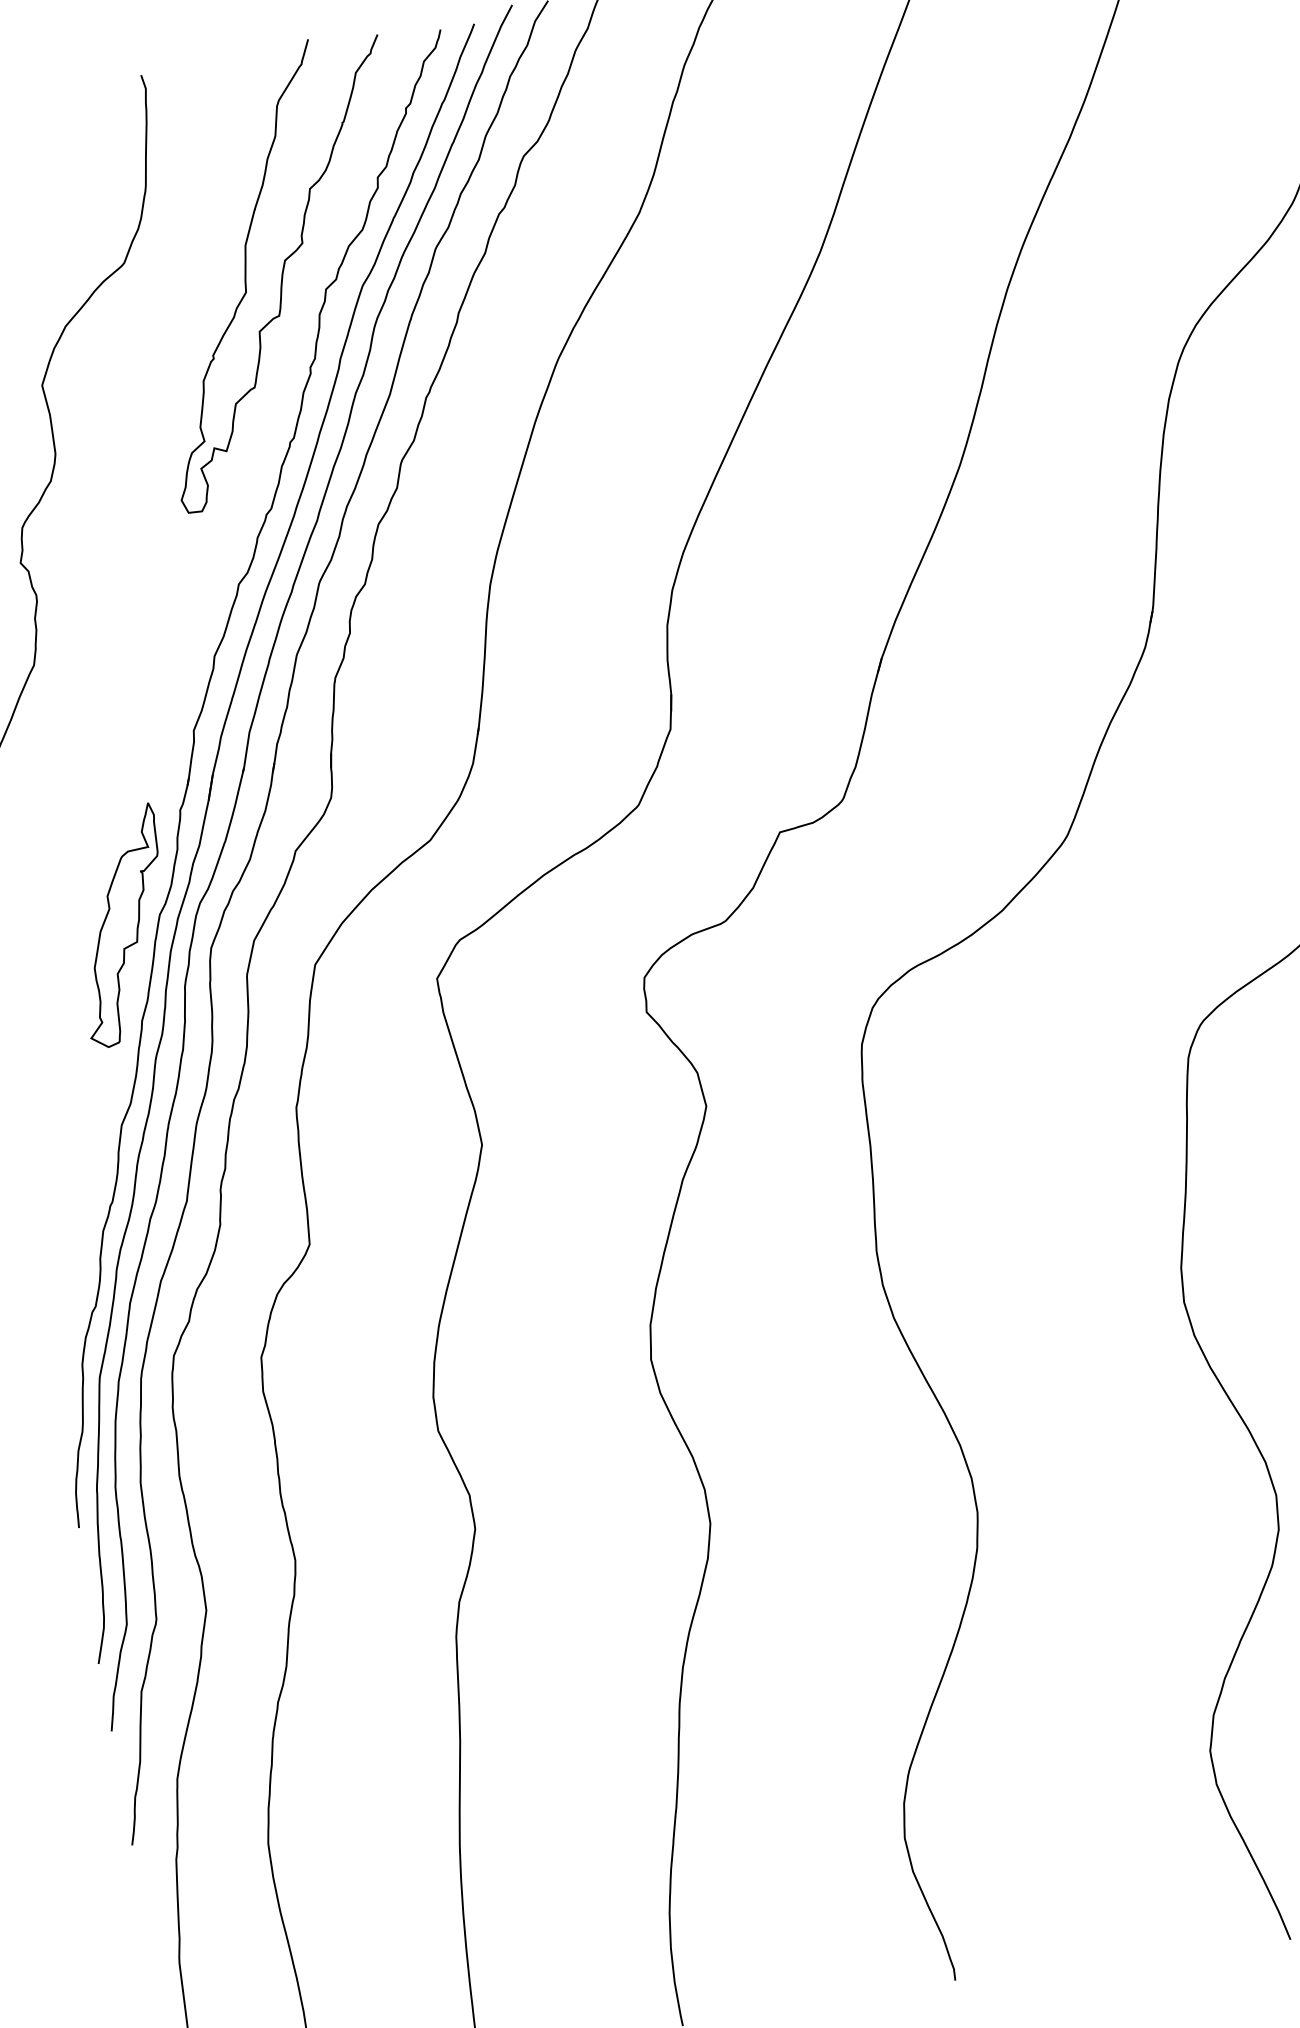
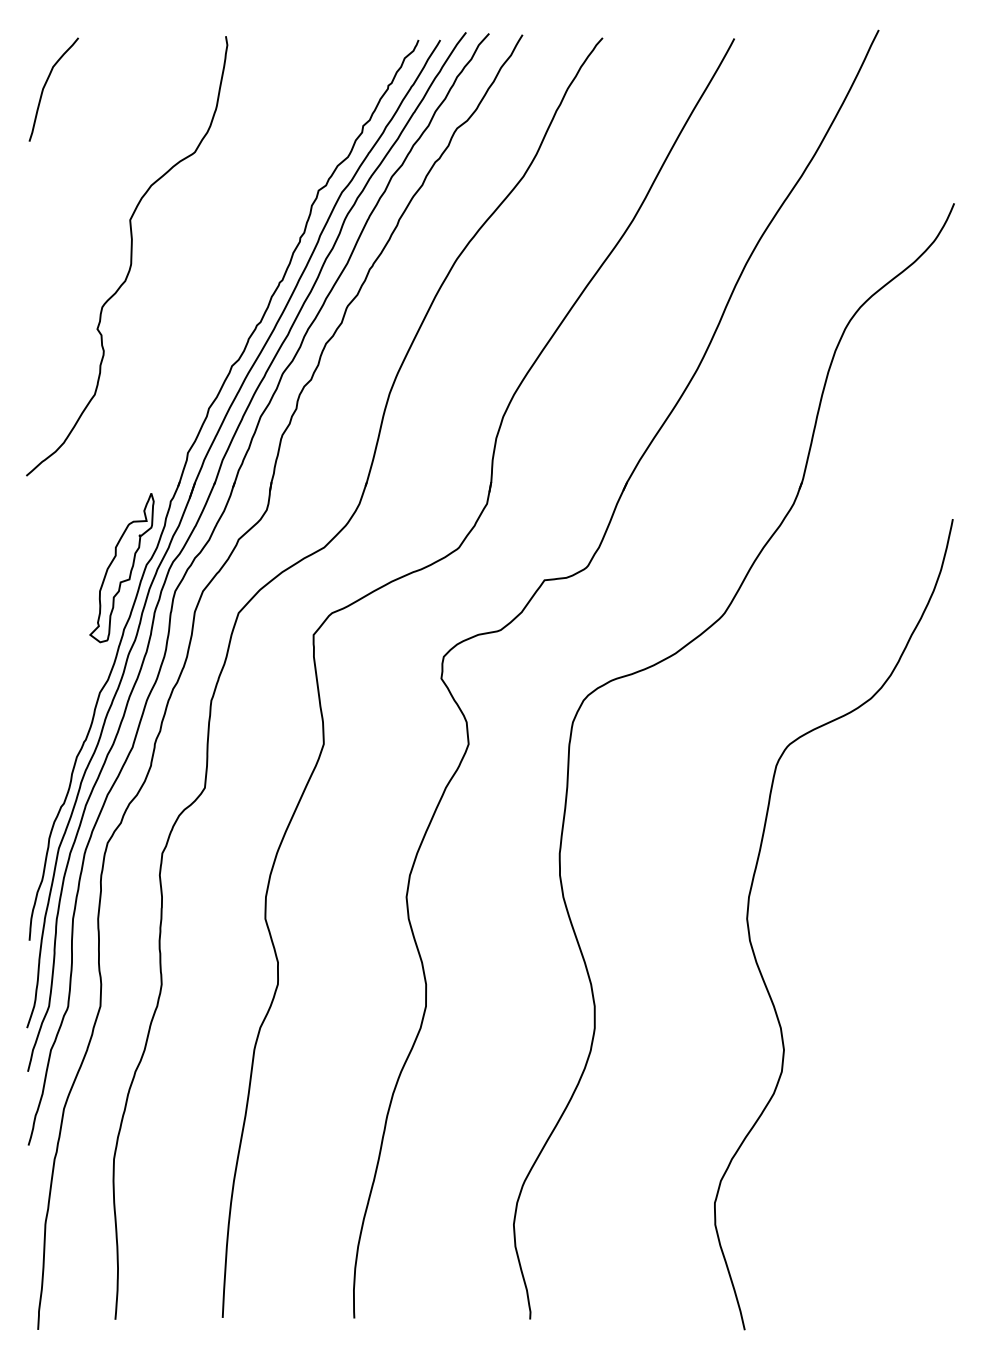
curve: (281, 271) -> (292, 174), removed

